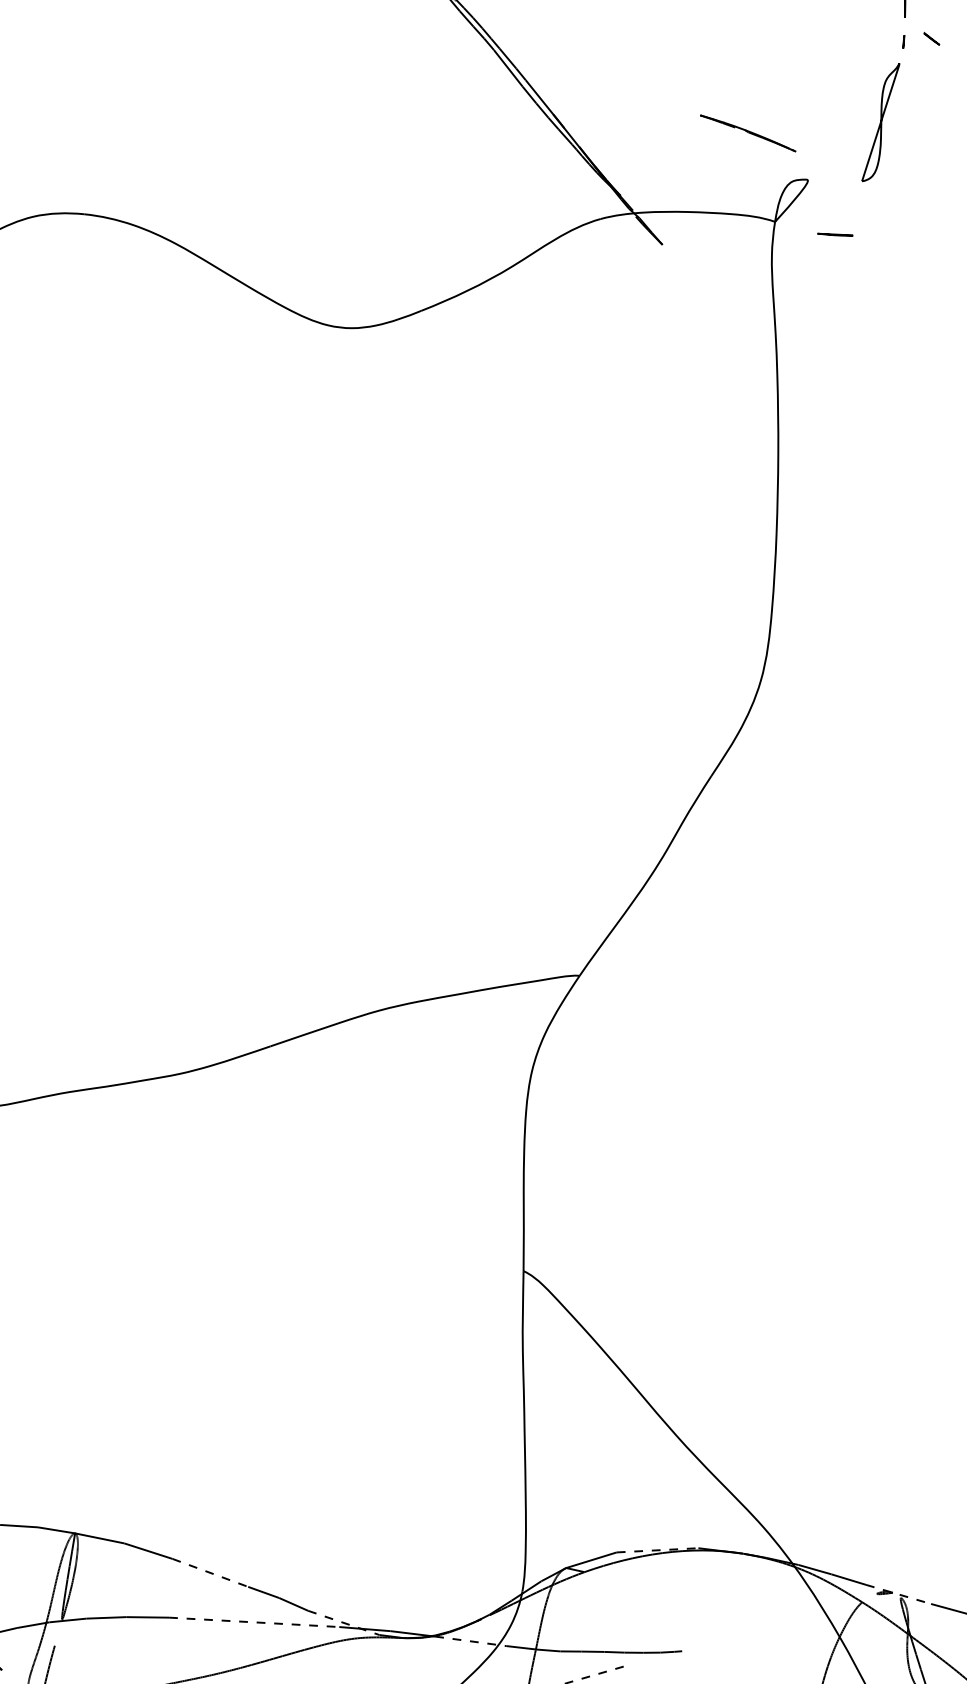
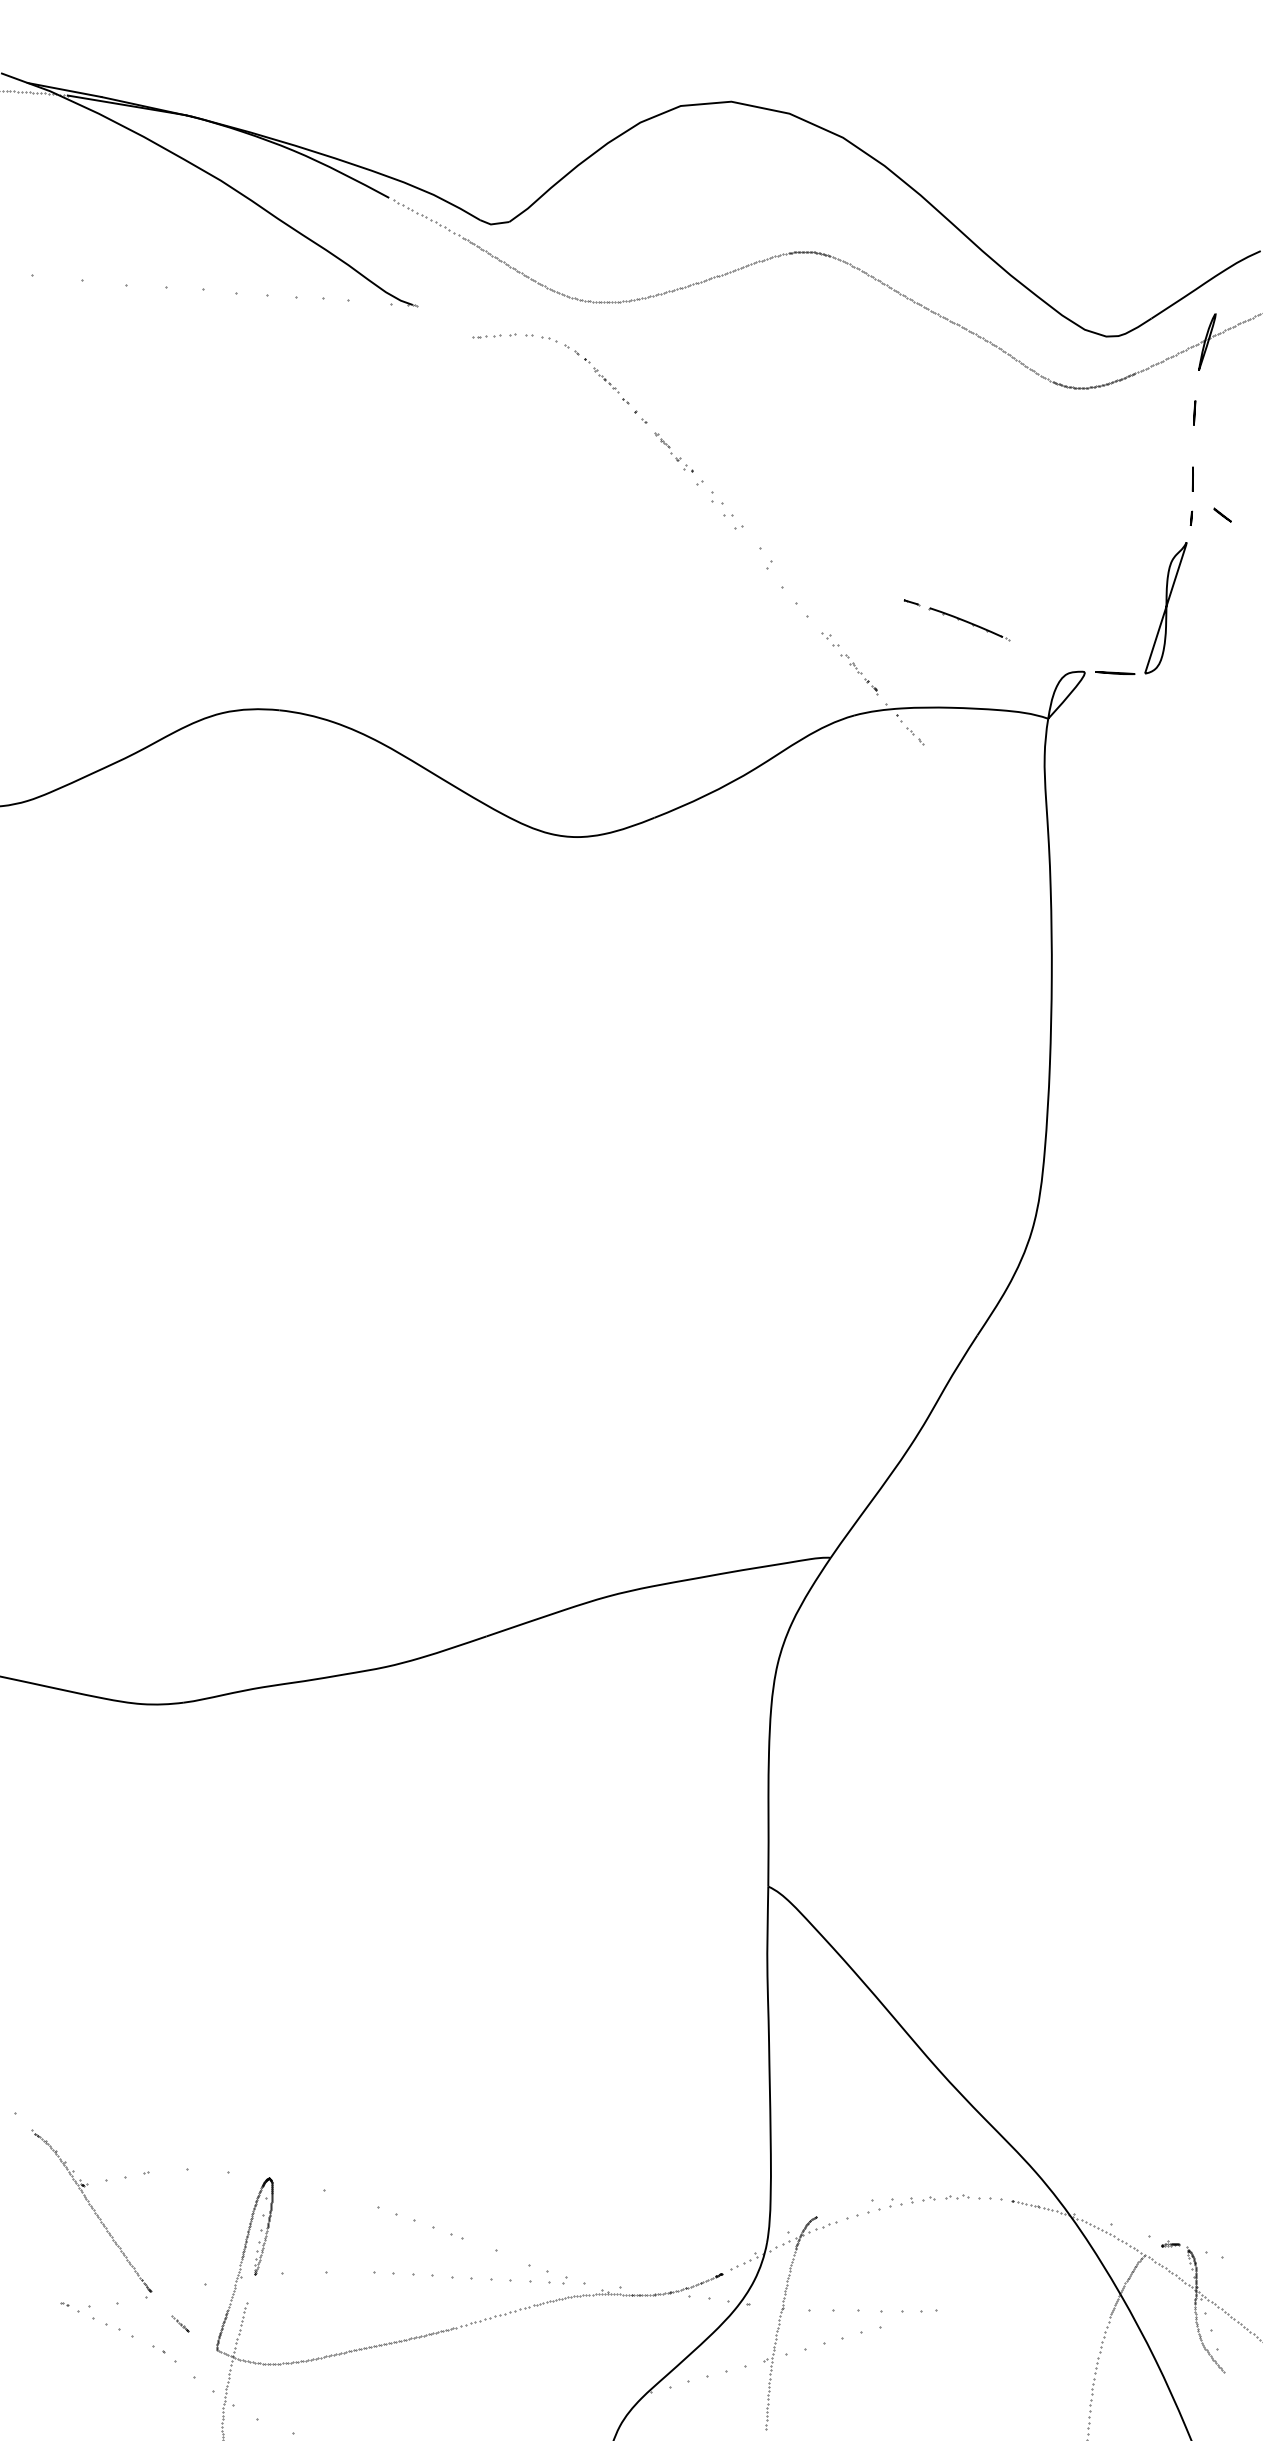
part: (747, 133) -> (956, 620), moved
line: (835, 234) -> (1115, 672), moved

